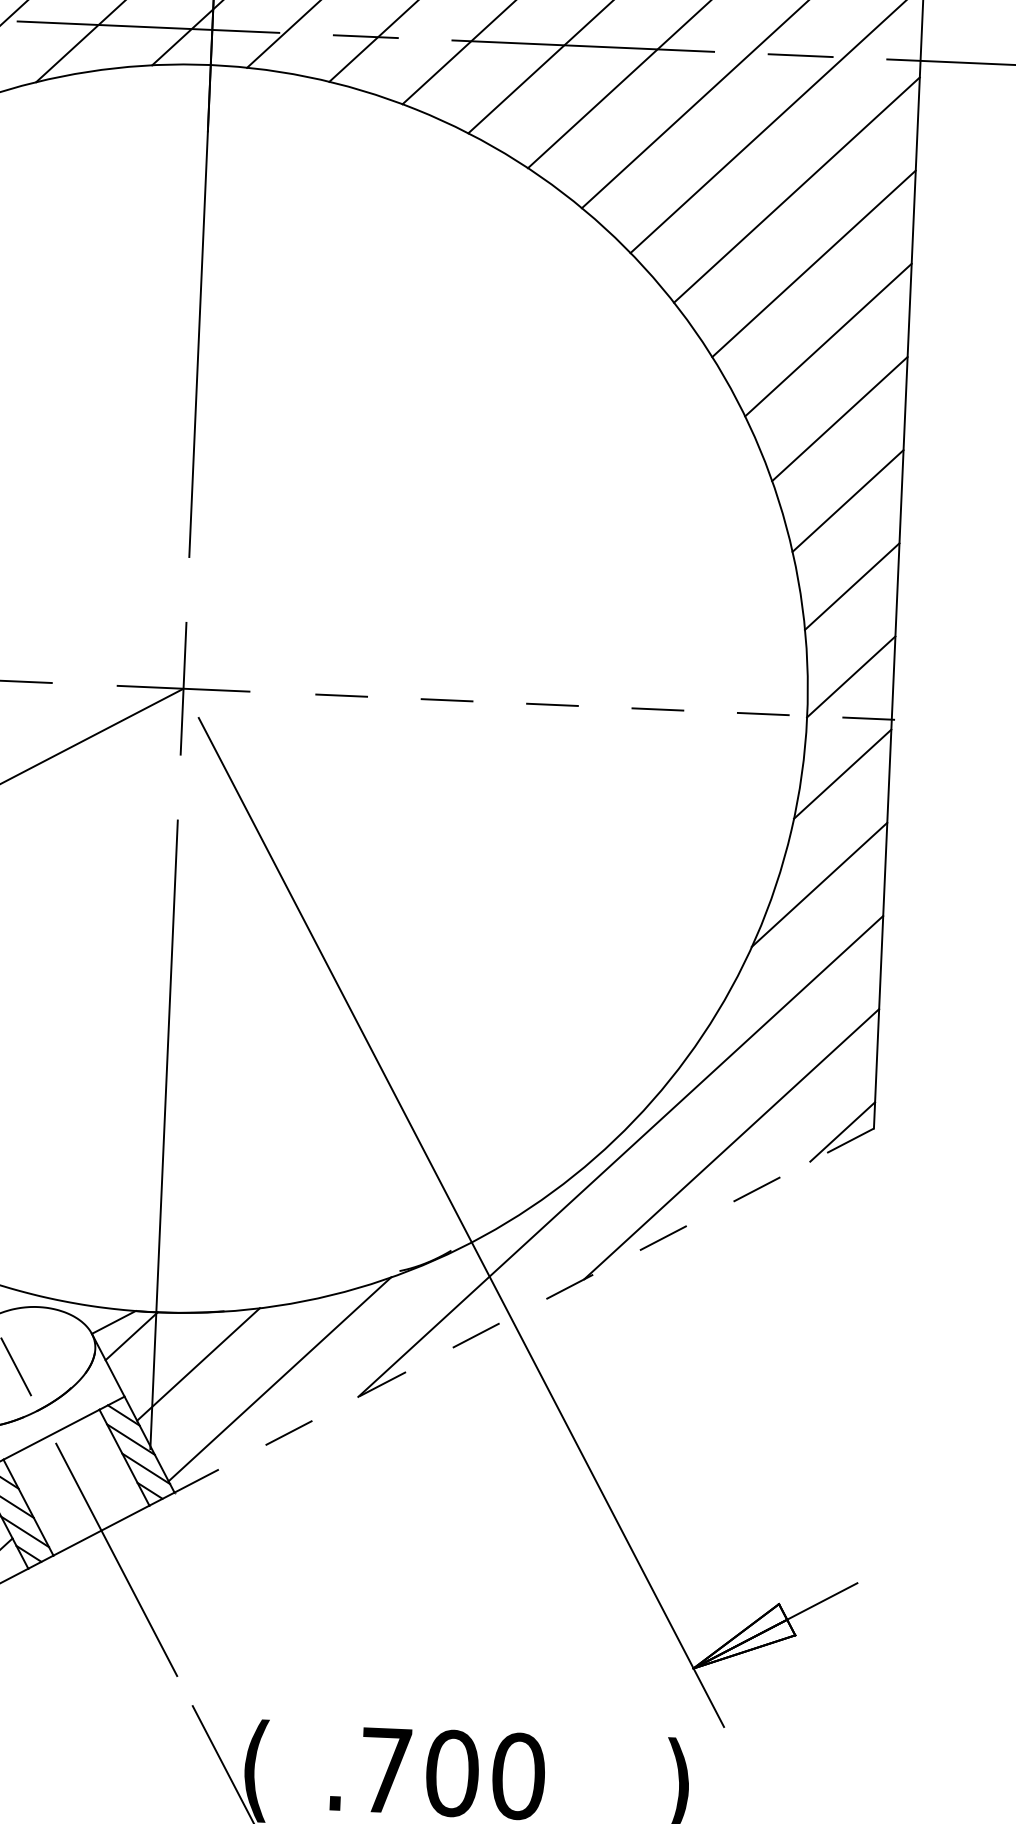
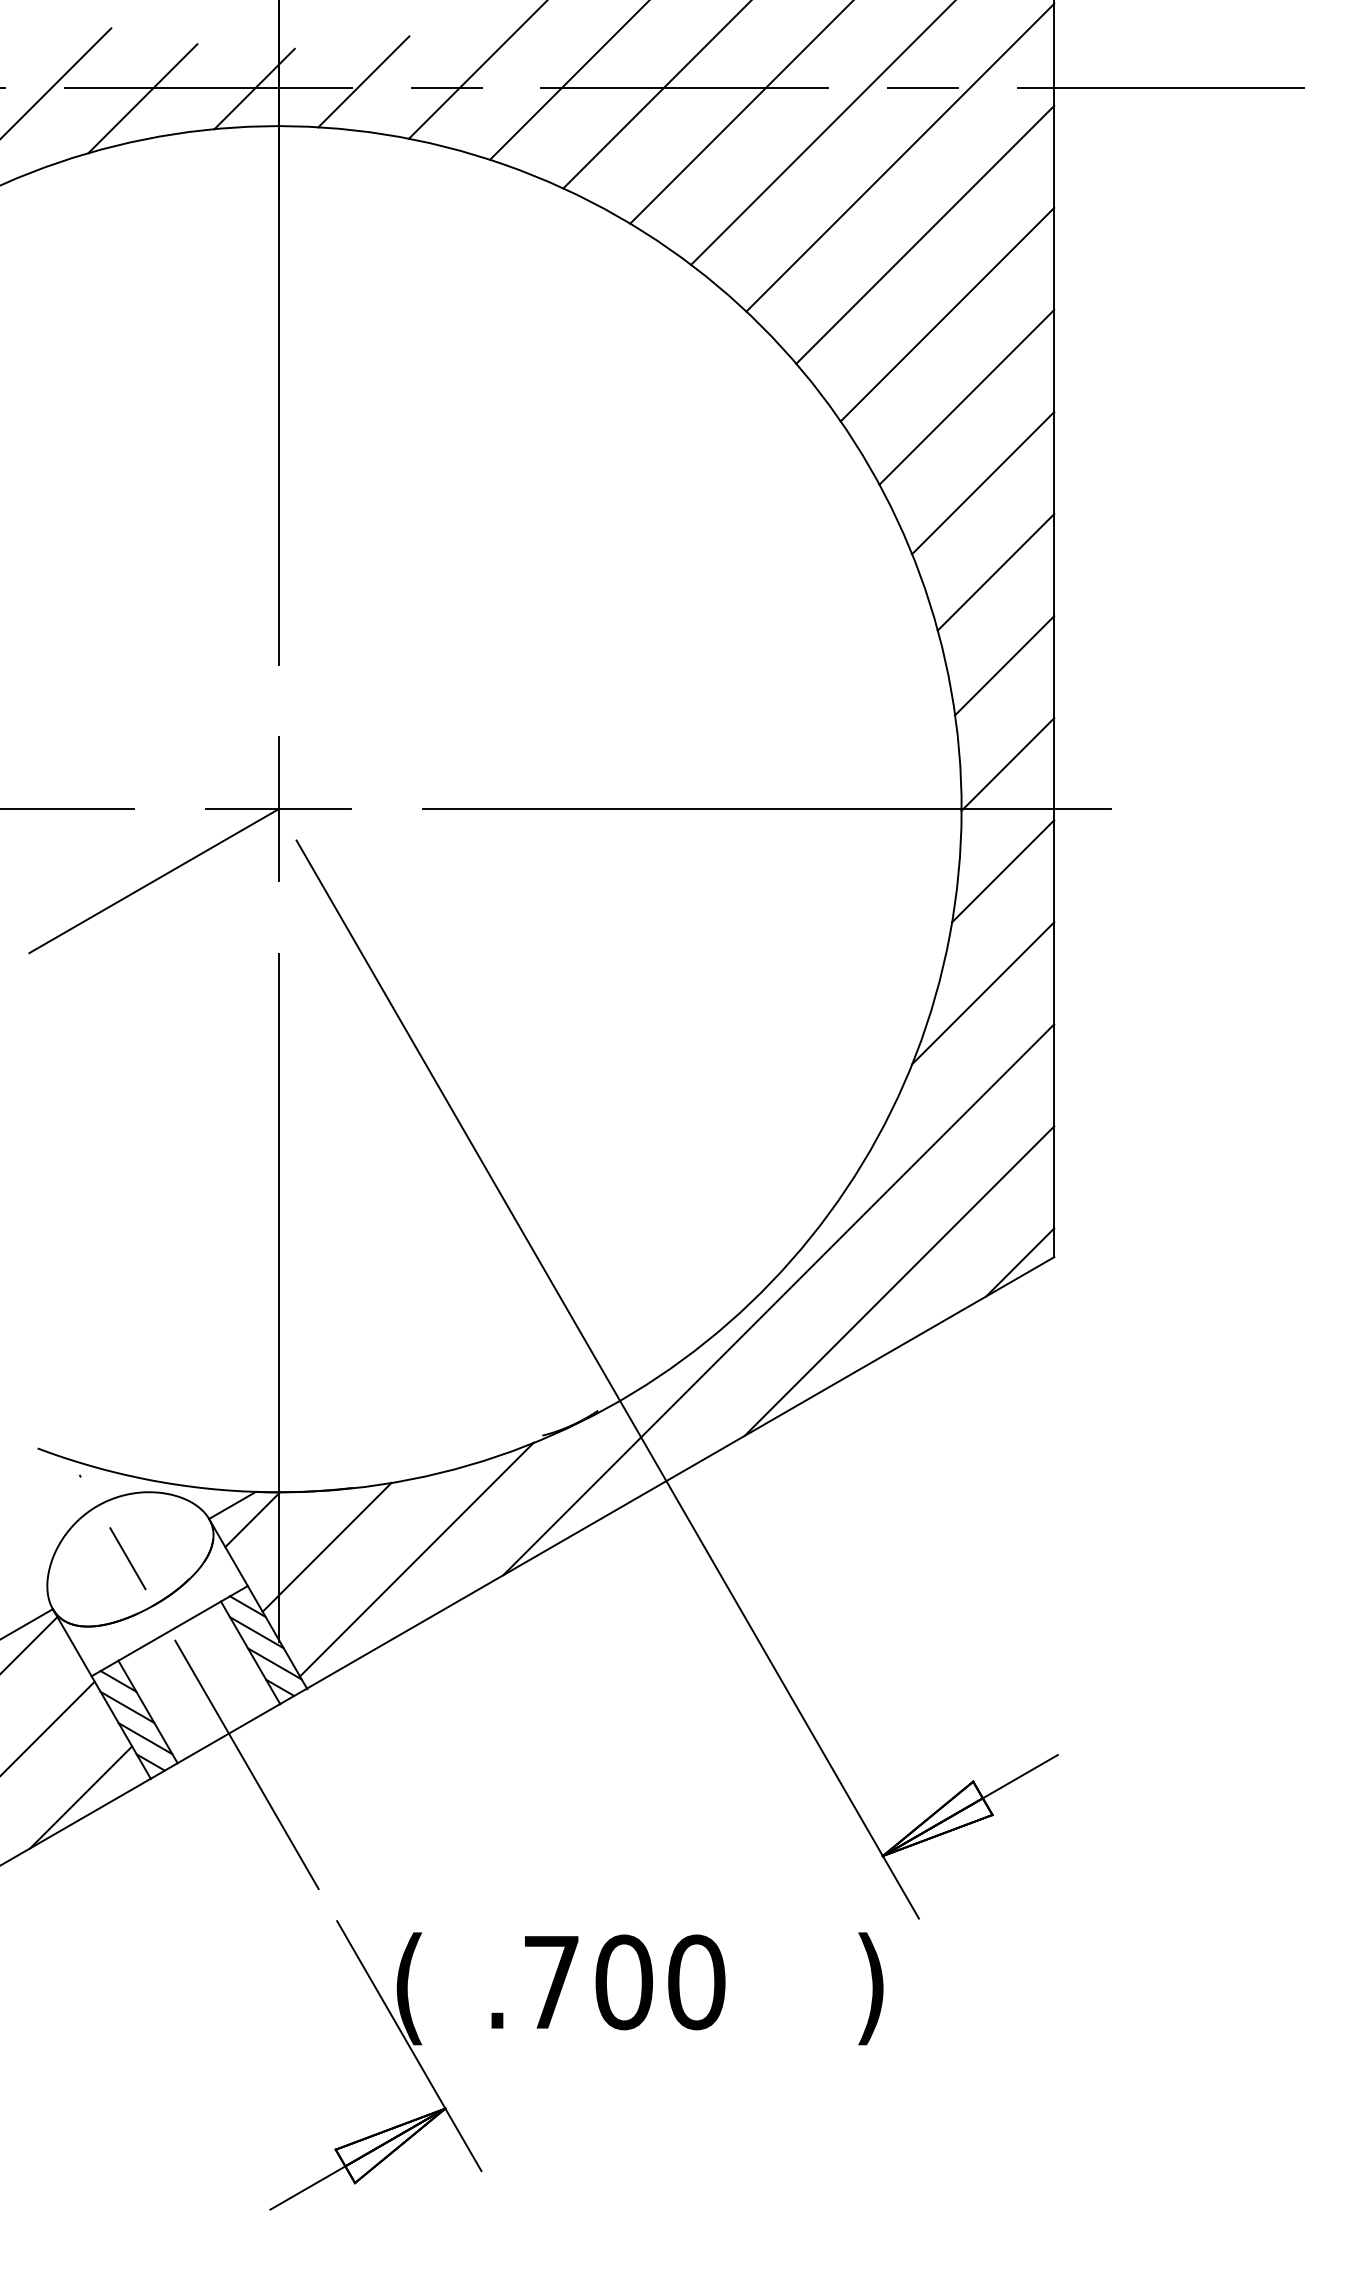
line: (629, 708) -> (767, 809), dashed -> solid
line: (524, 1311) -> (680, 1473), dashed -> solid

